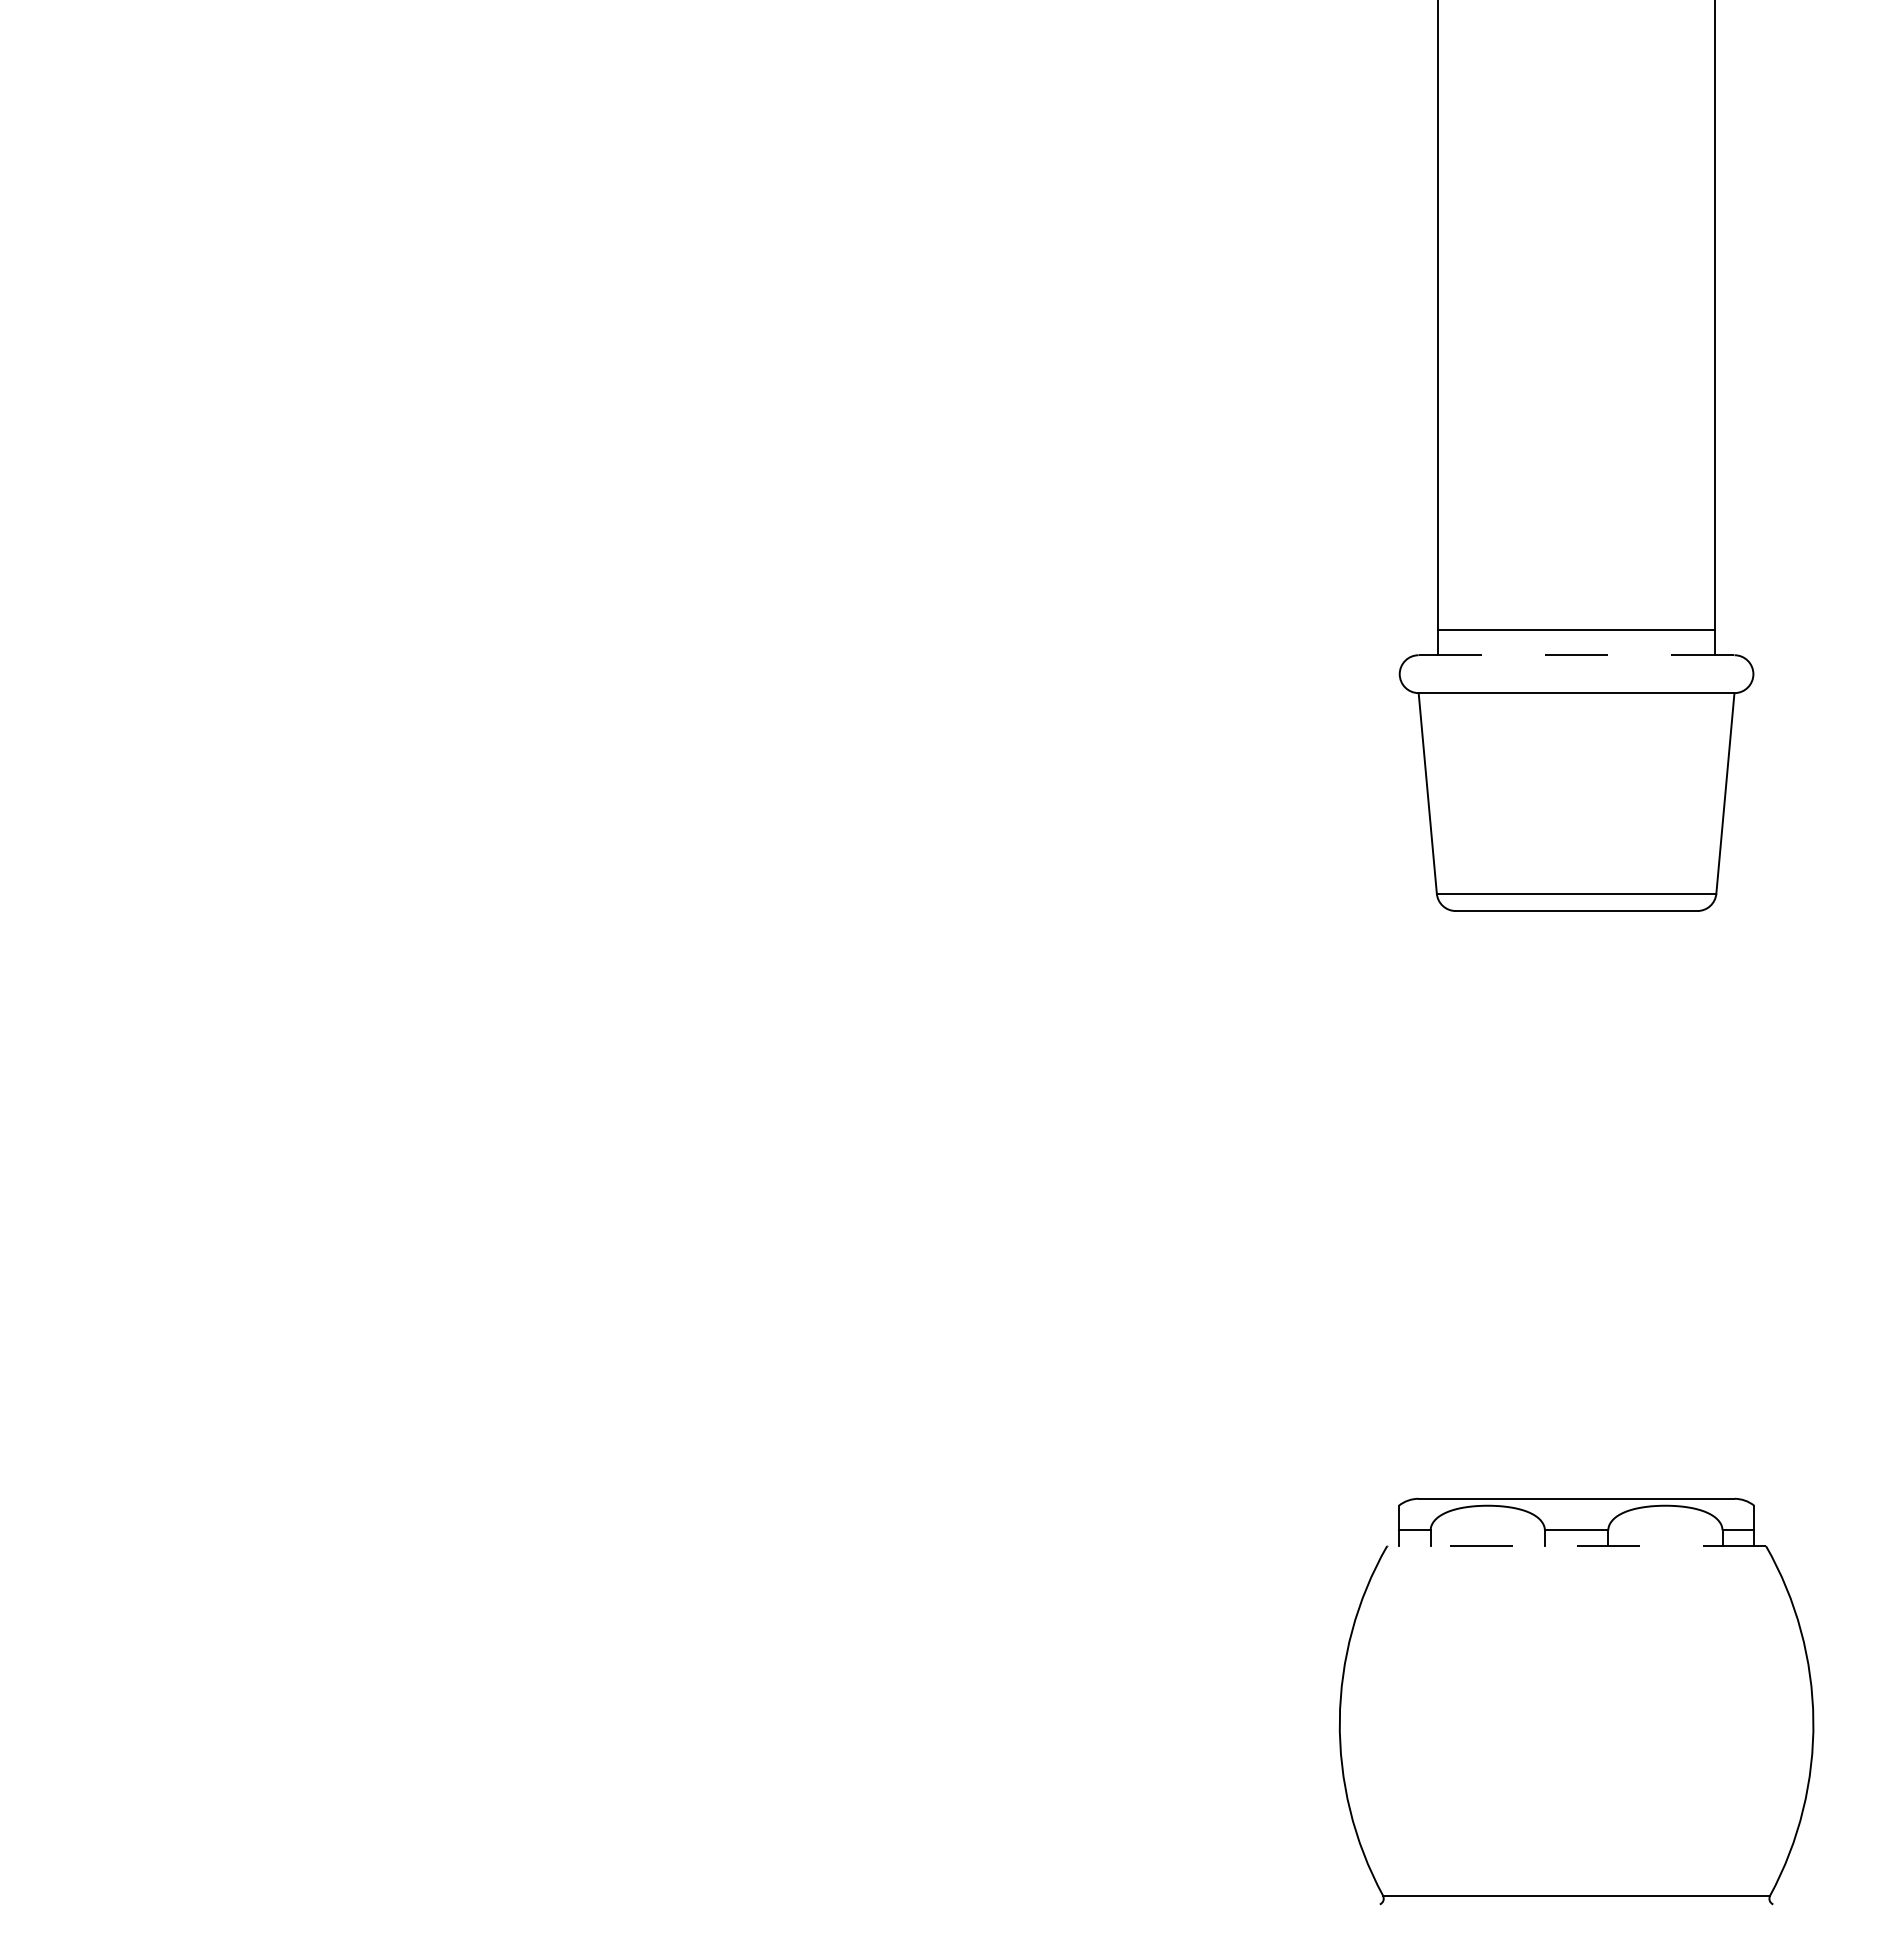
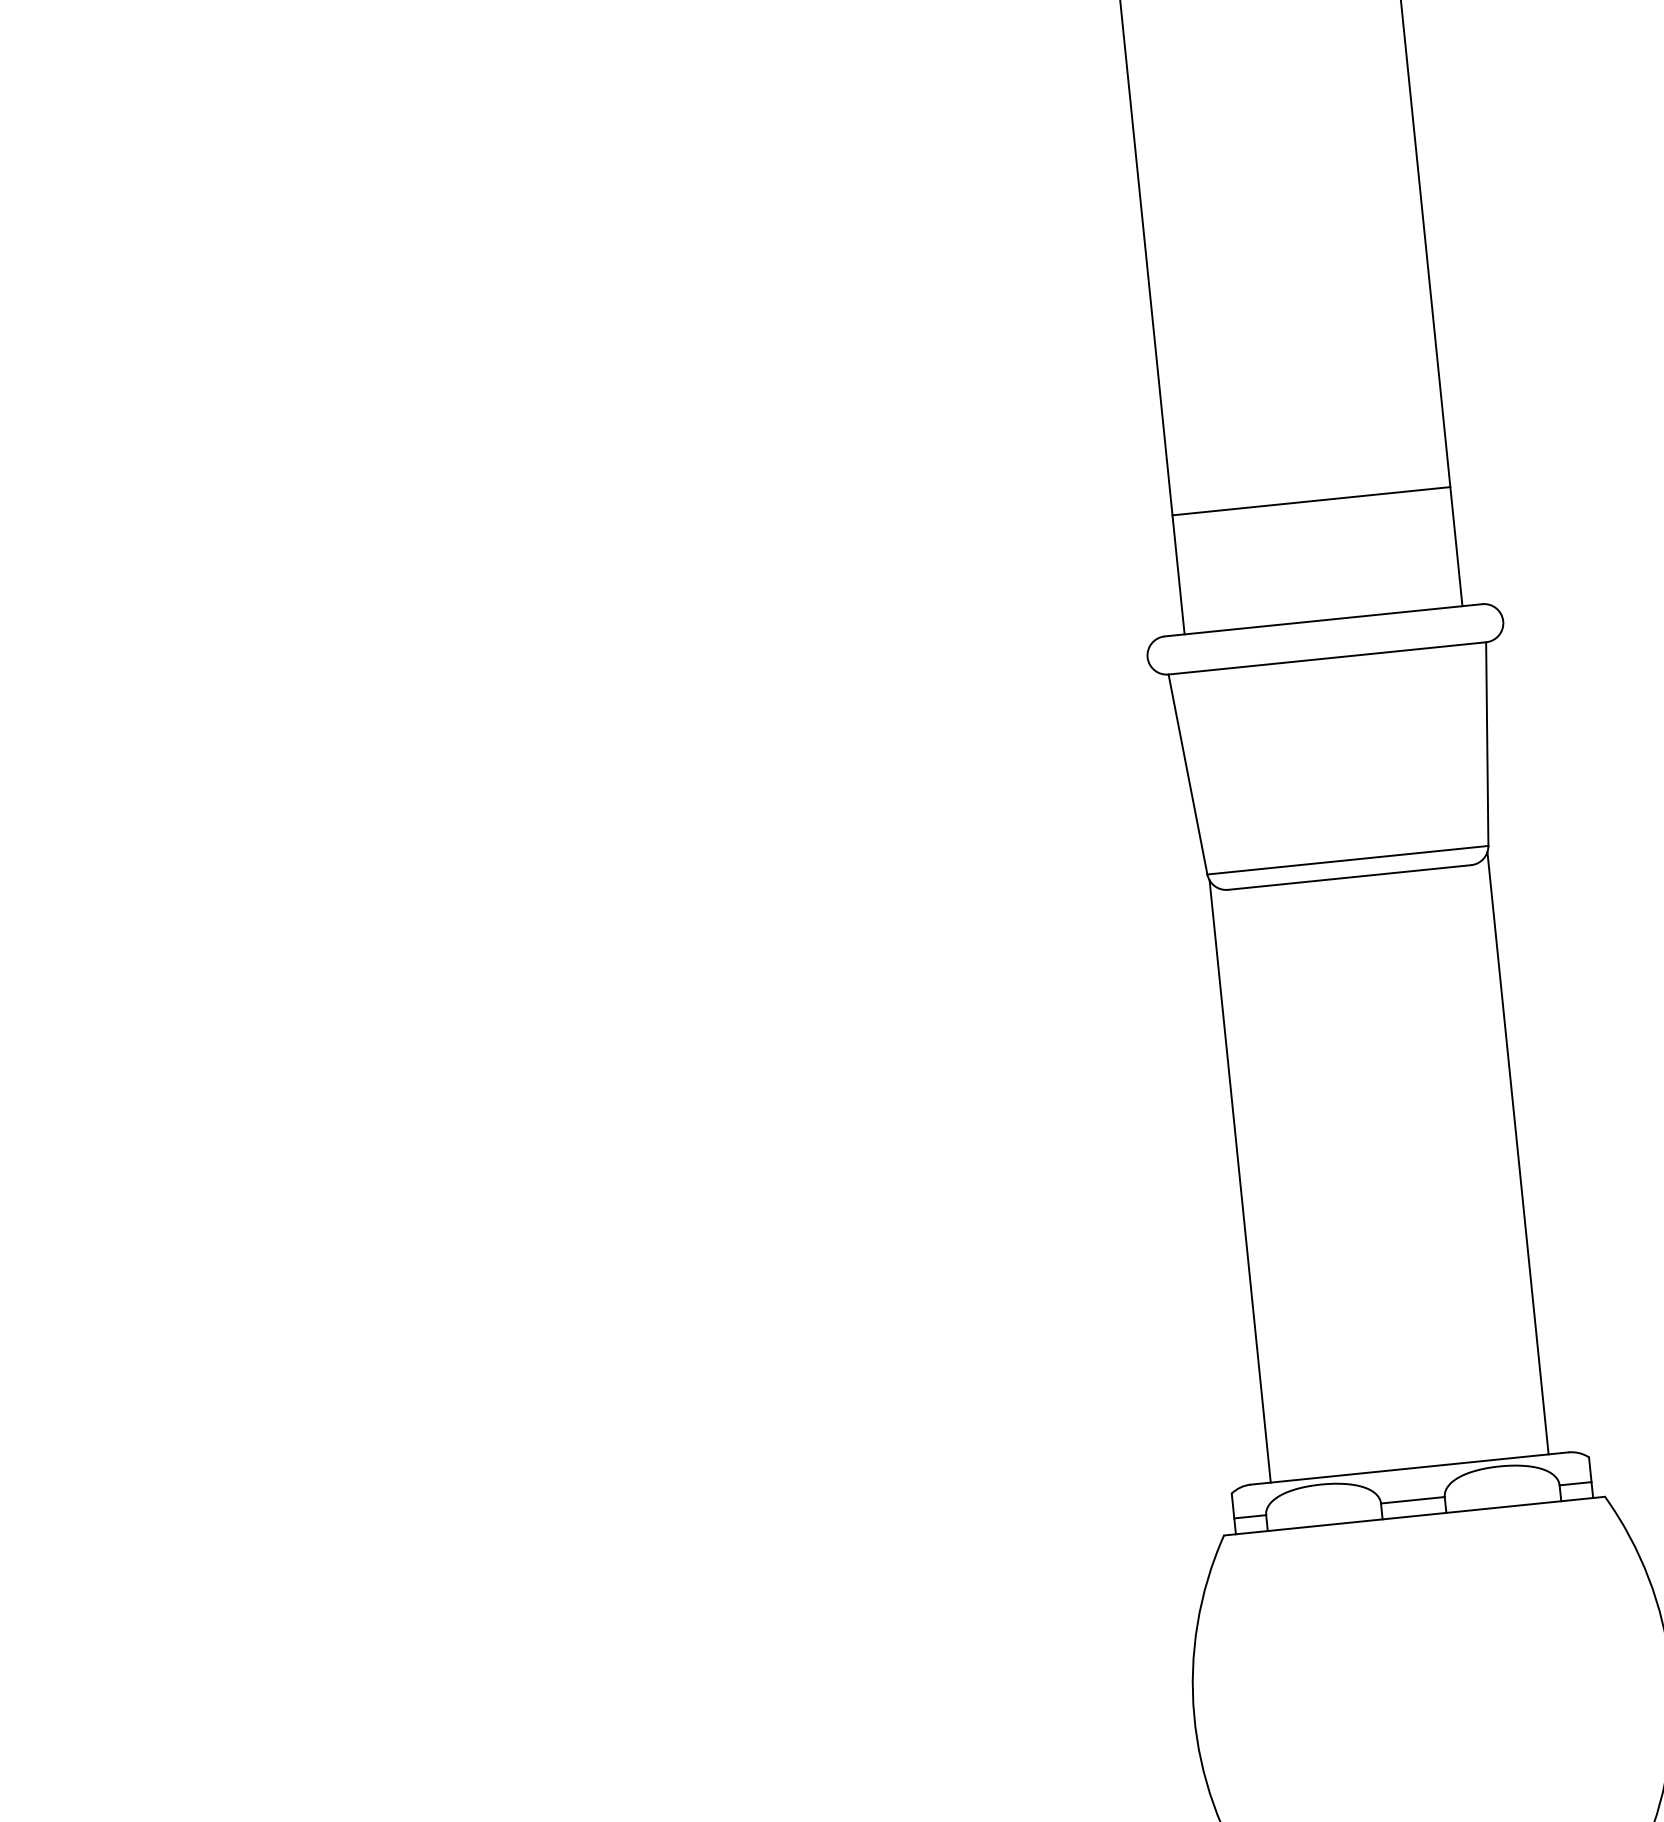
line: (1576, 629) -> (1311, 500), moved
line: (1576, 655) -> (1323, 620), dashed -> solid
line: (1438, 1198) -> (1240, 1180), added
line: (1714, 1198) -> (1517, 1152), added
line: (1576, 1546) -> (1414, 1516), dashed -> solid

